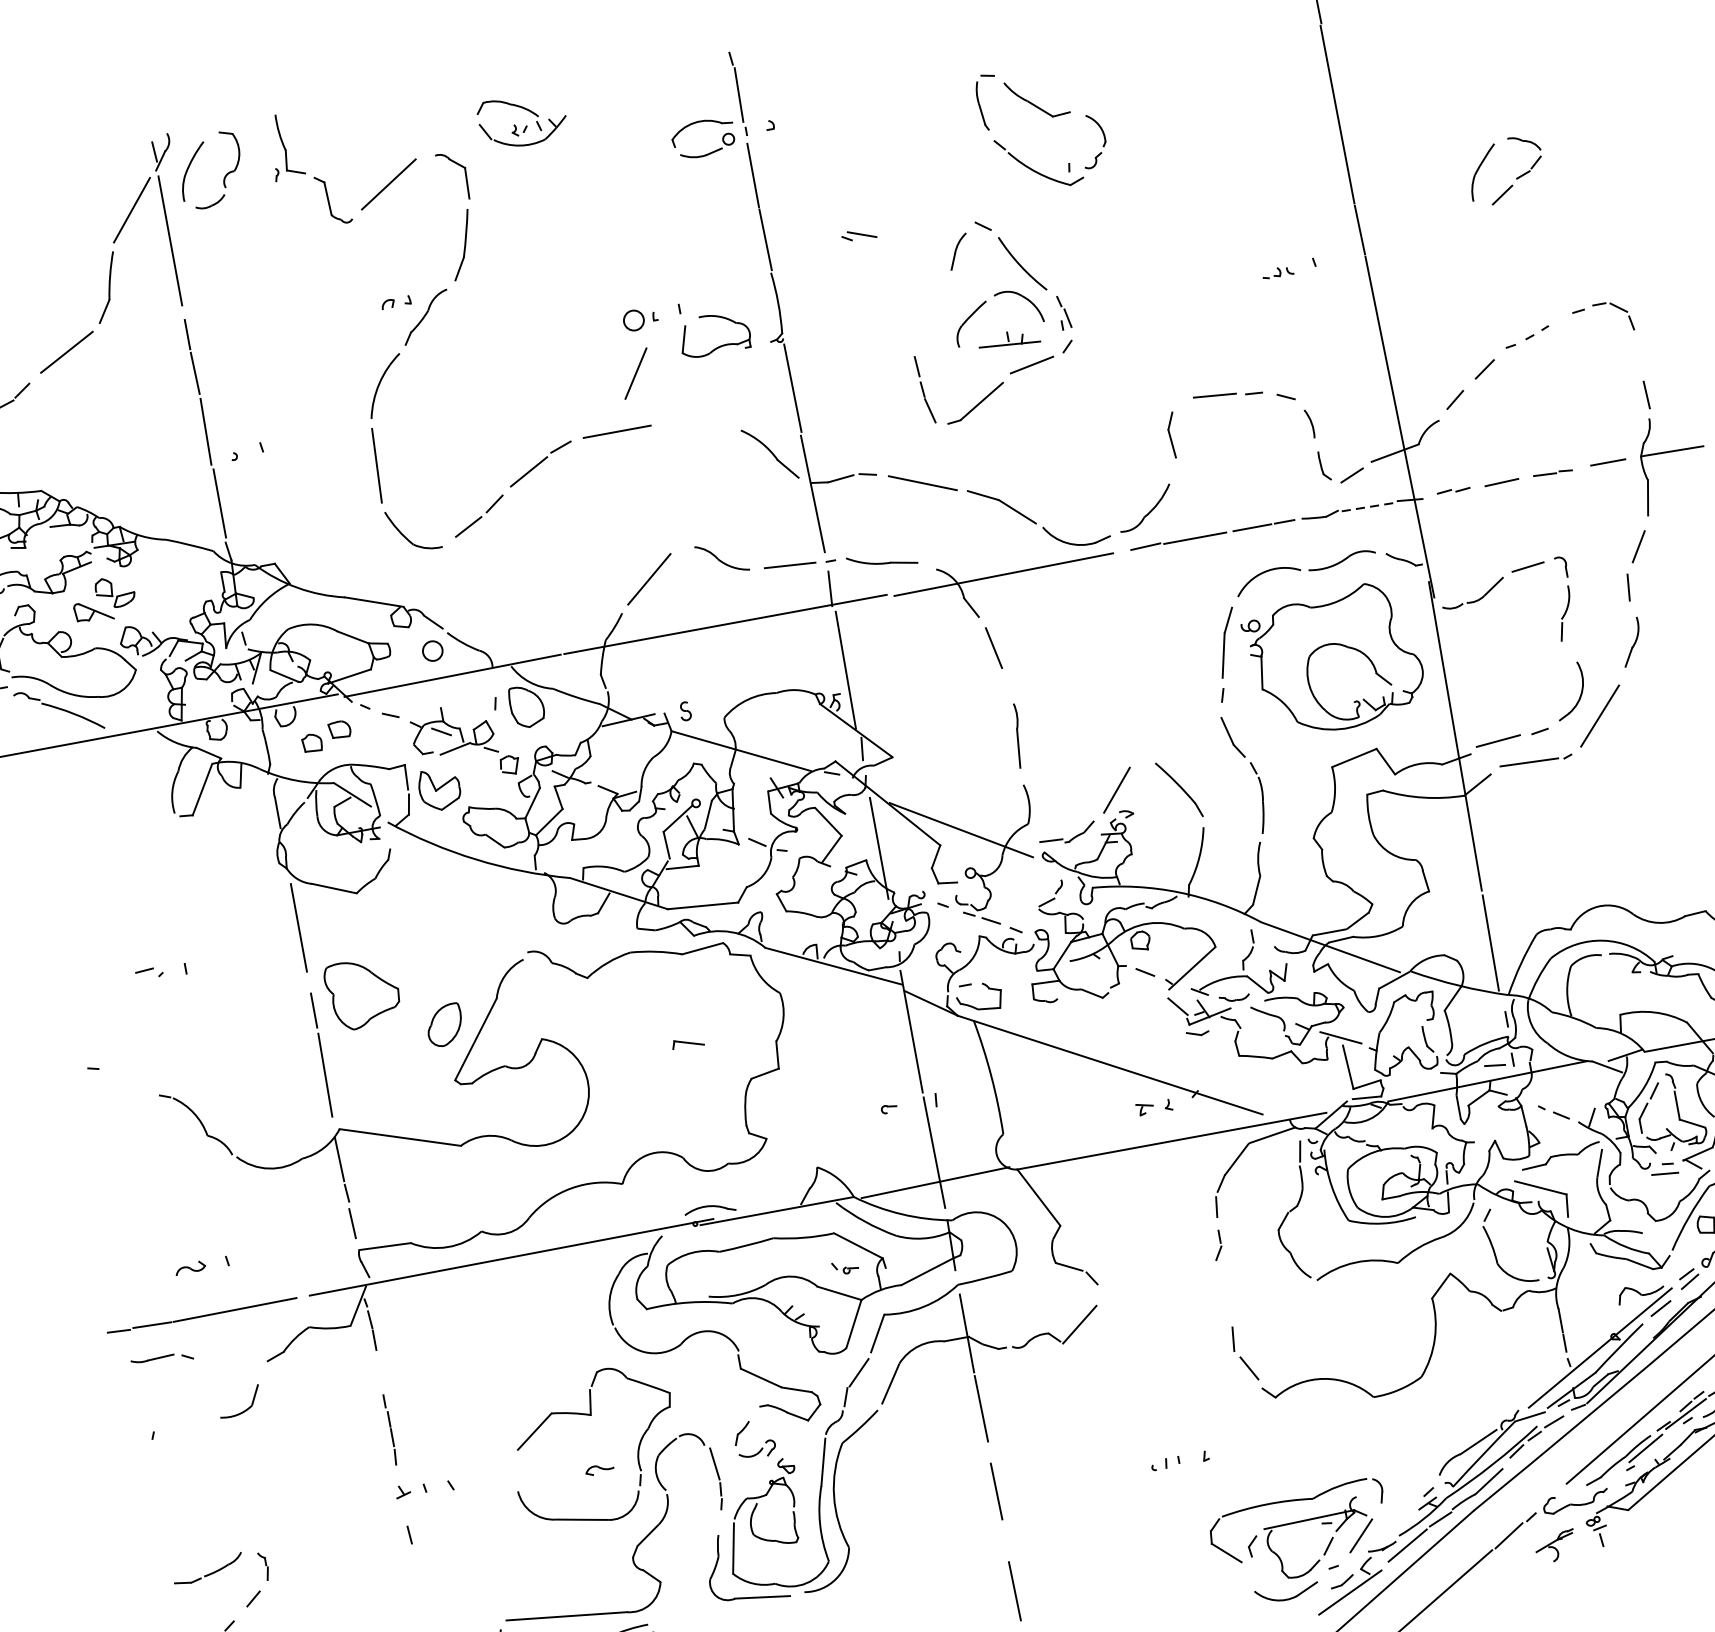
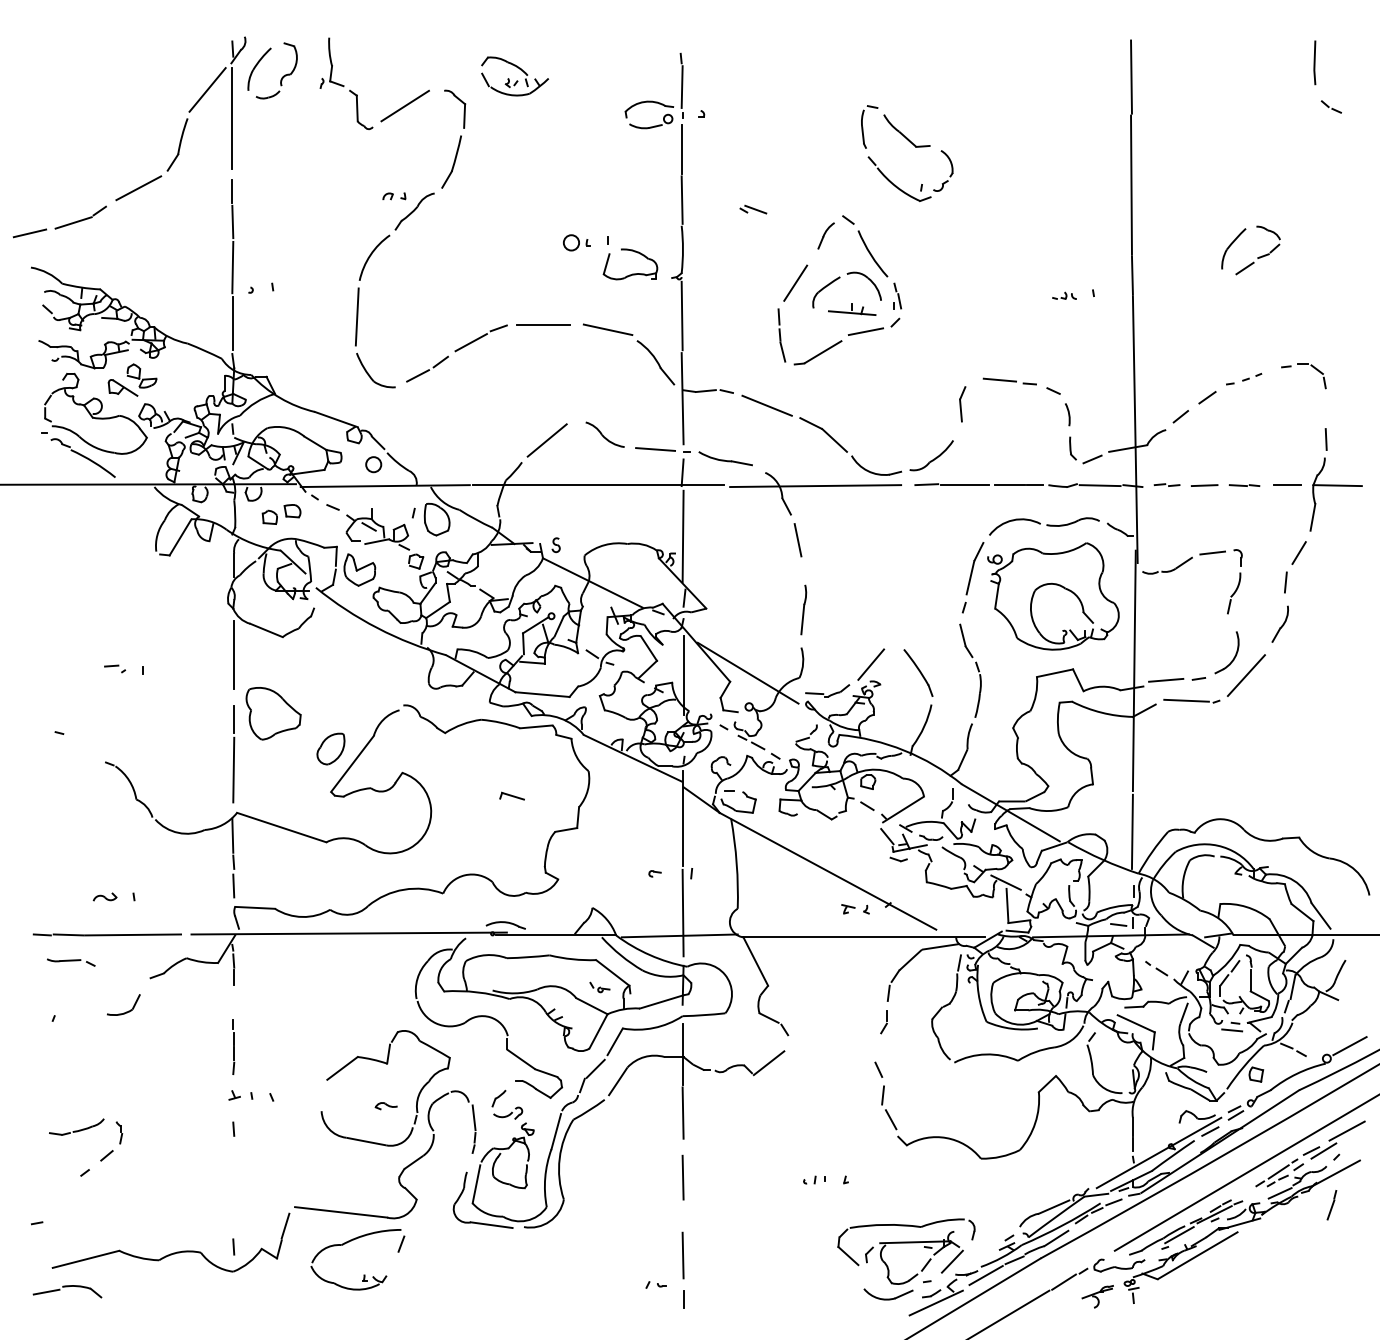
line: (635, 372) -> (795, 282), moved
line: (700, 423) -> (607, 329), added
line: (1368, 506) -> (1100, 485), dashed -> solid
line: (1221, 1307) -> (878, 1069), added

